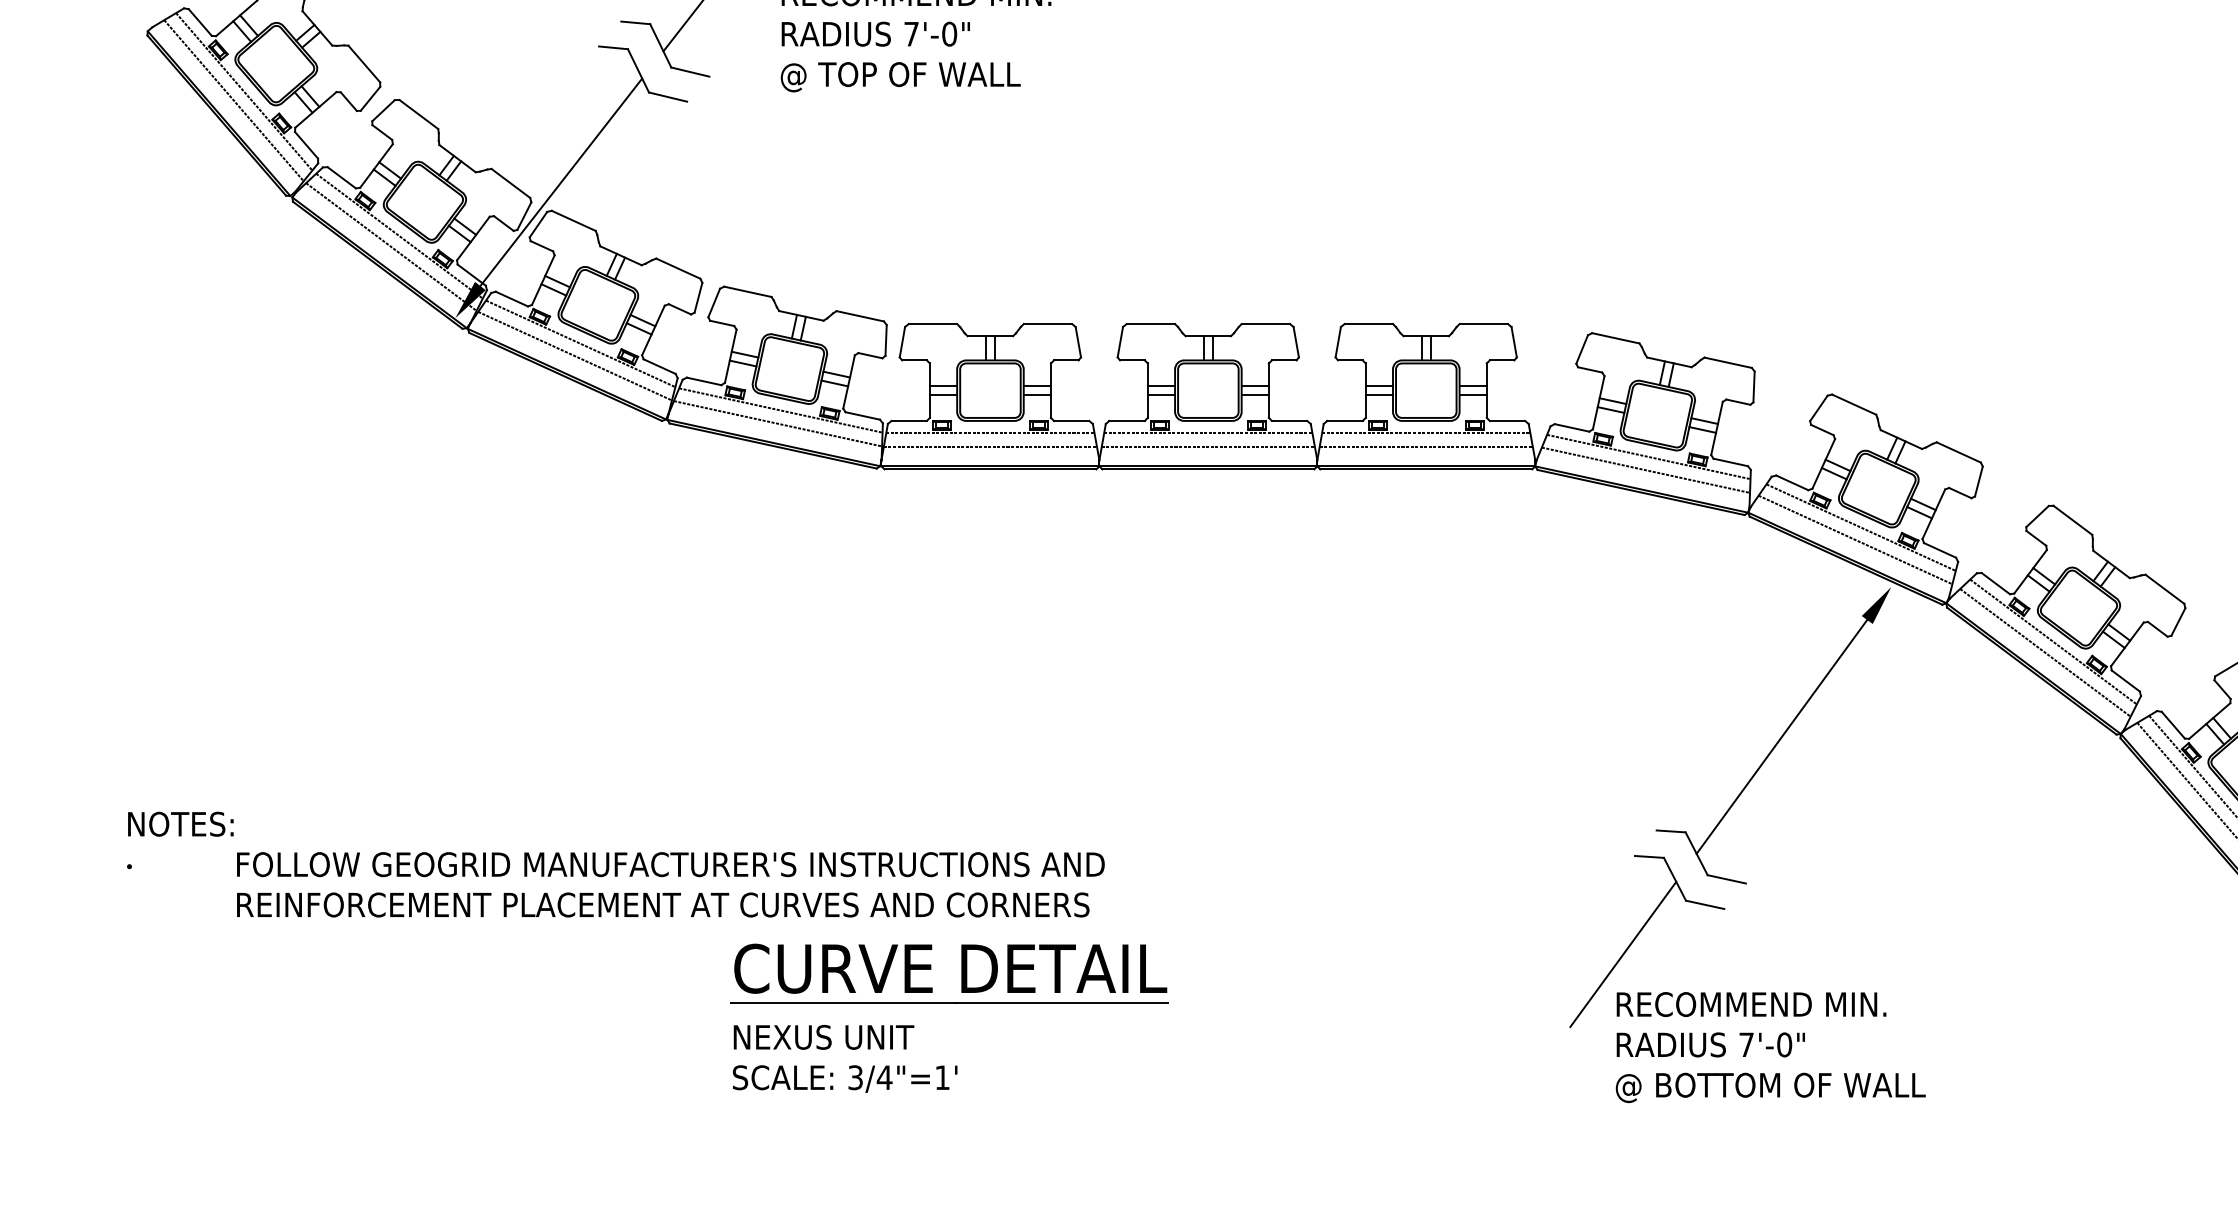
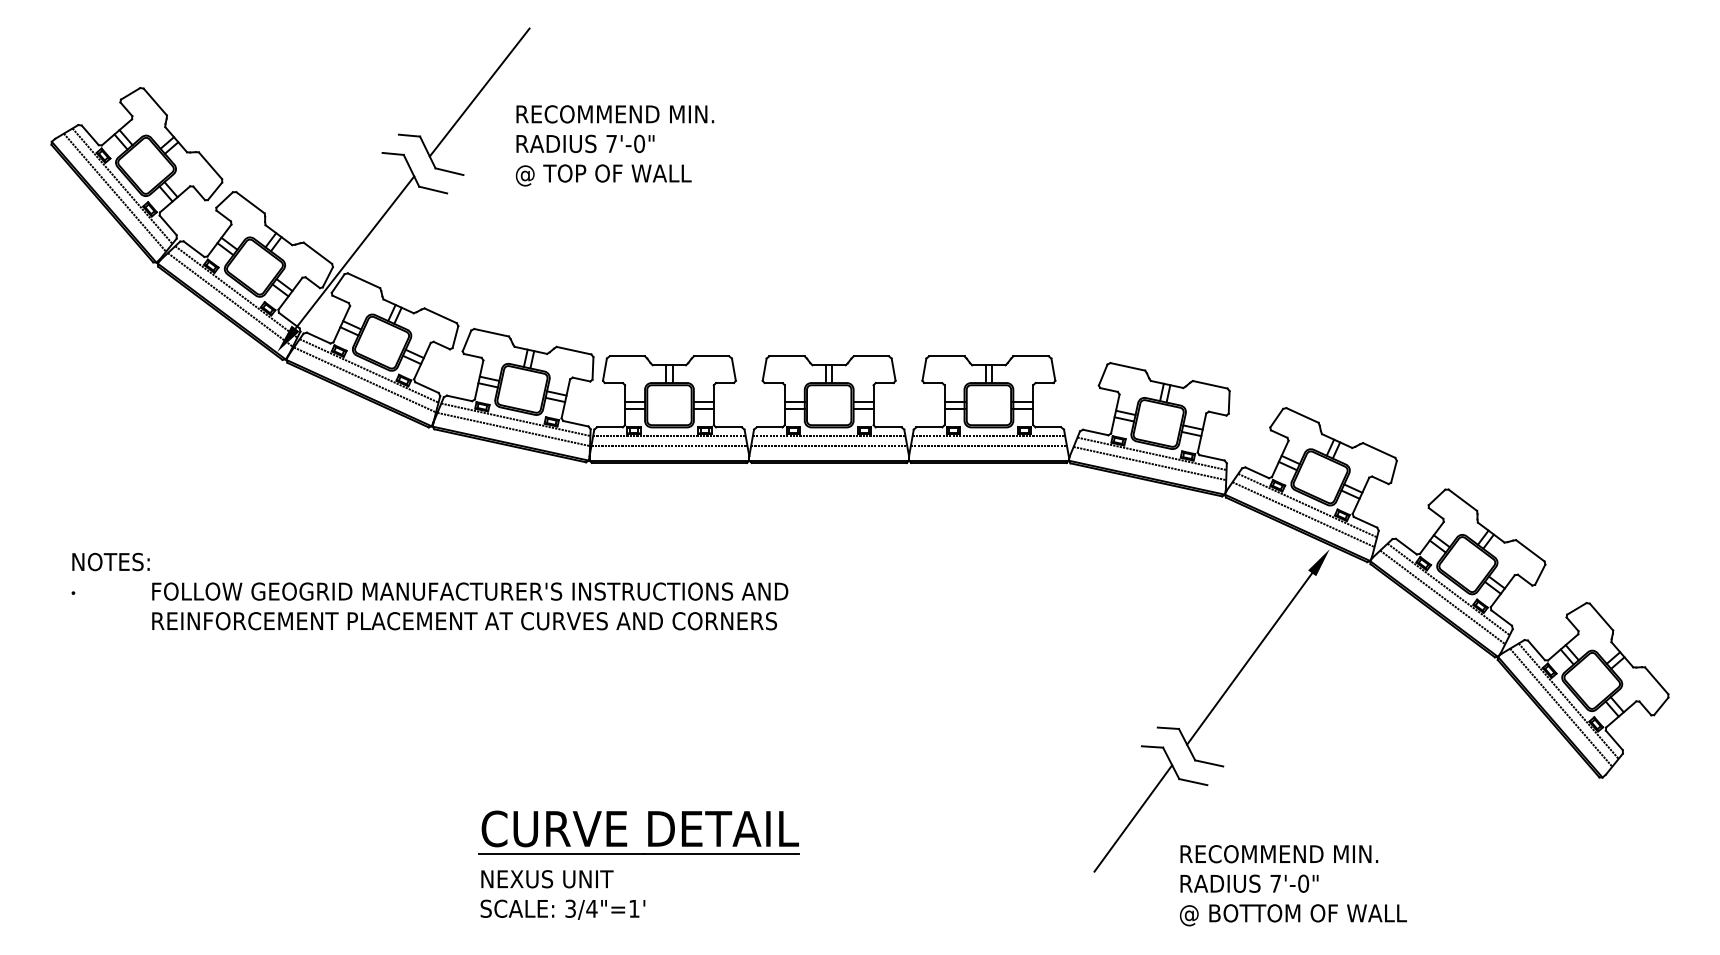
text: (615, 864) -> (429, 591), moved
text: (1770, 1047) -> (1293, 885), moved

